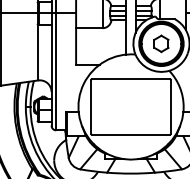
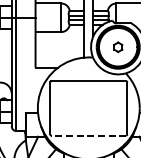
part: (161, 43) -> (118, 46), size x0.6
line: (131, 135) -> (89, 136), solid -> dashed

